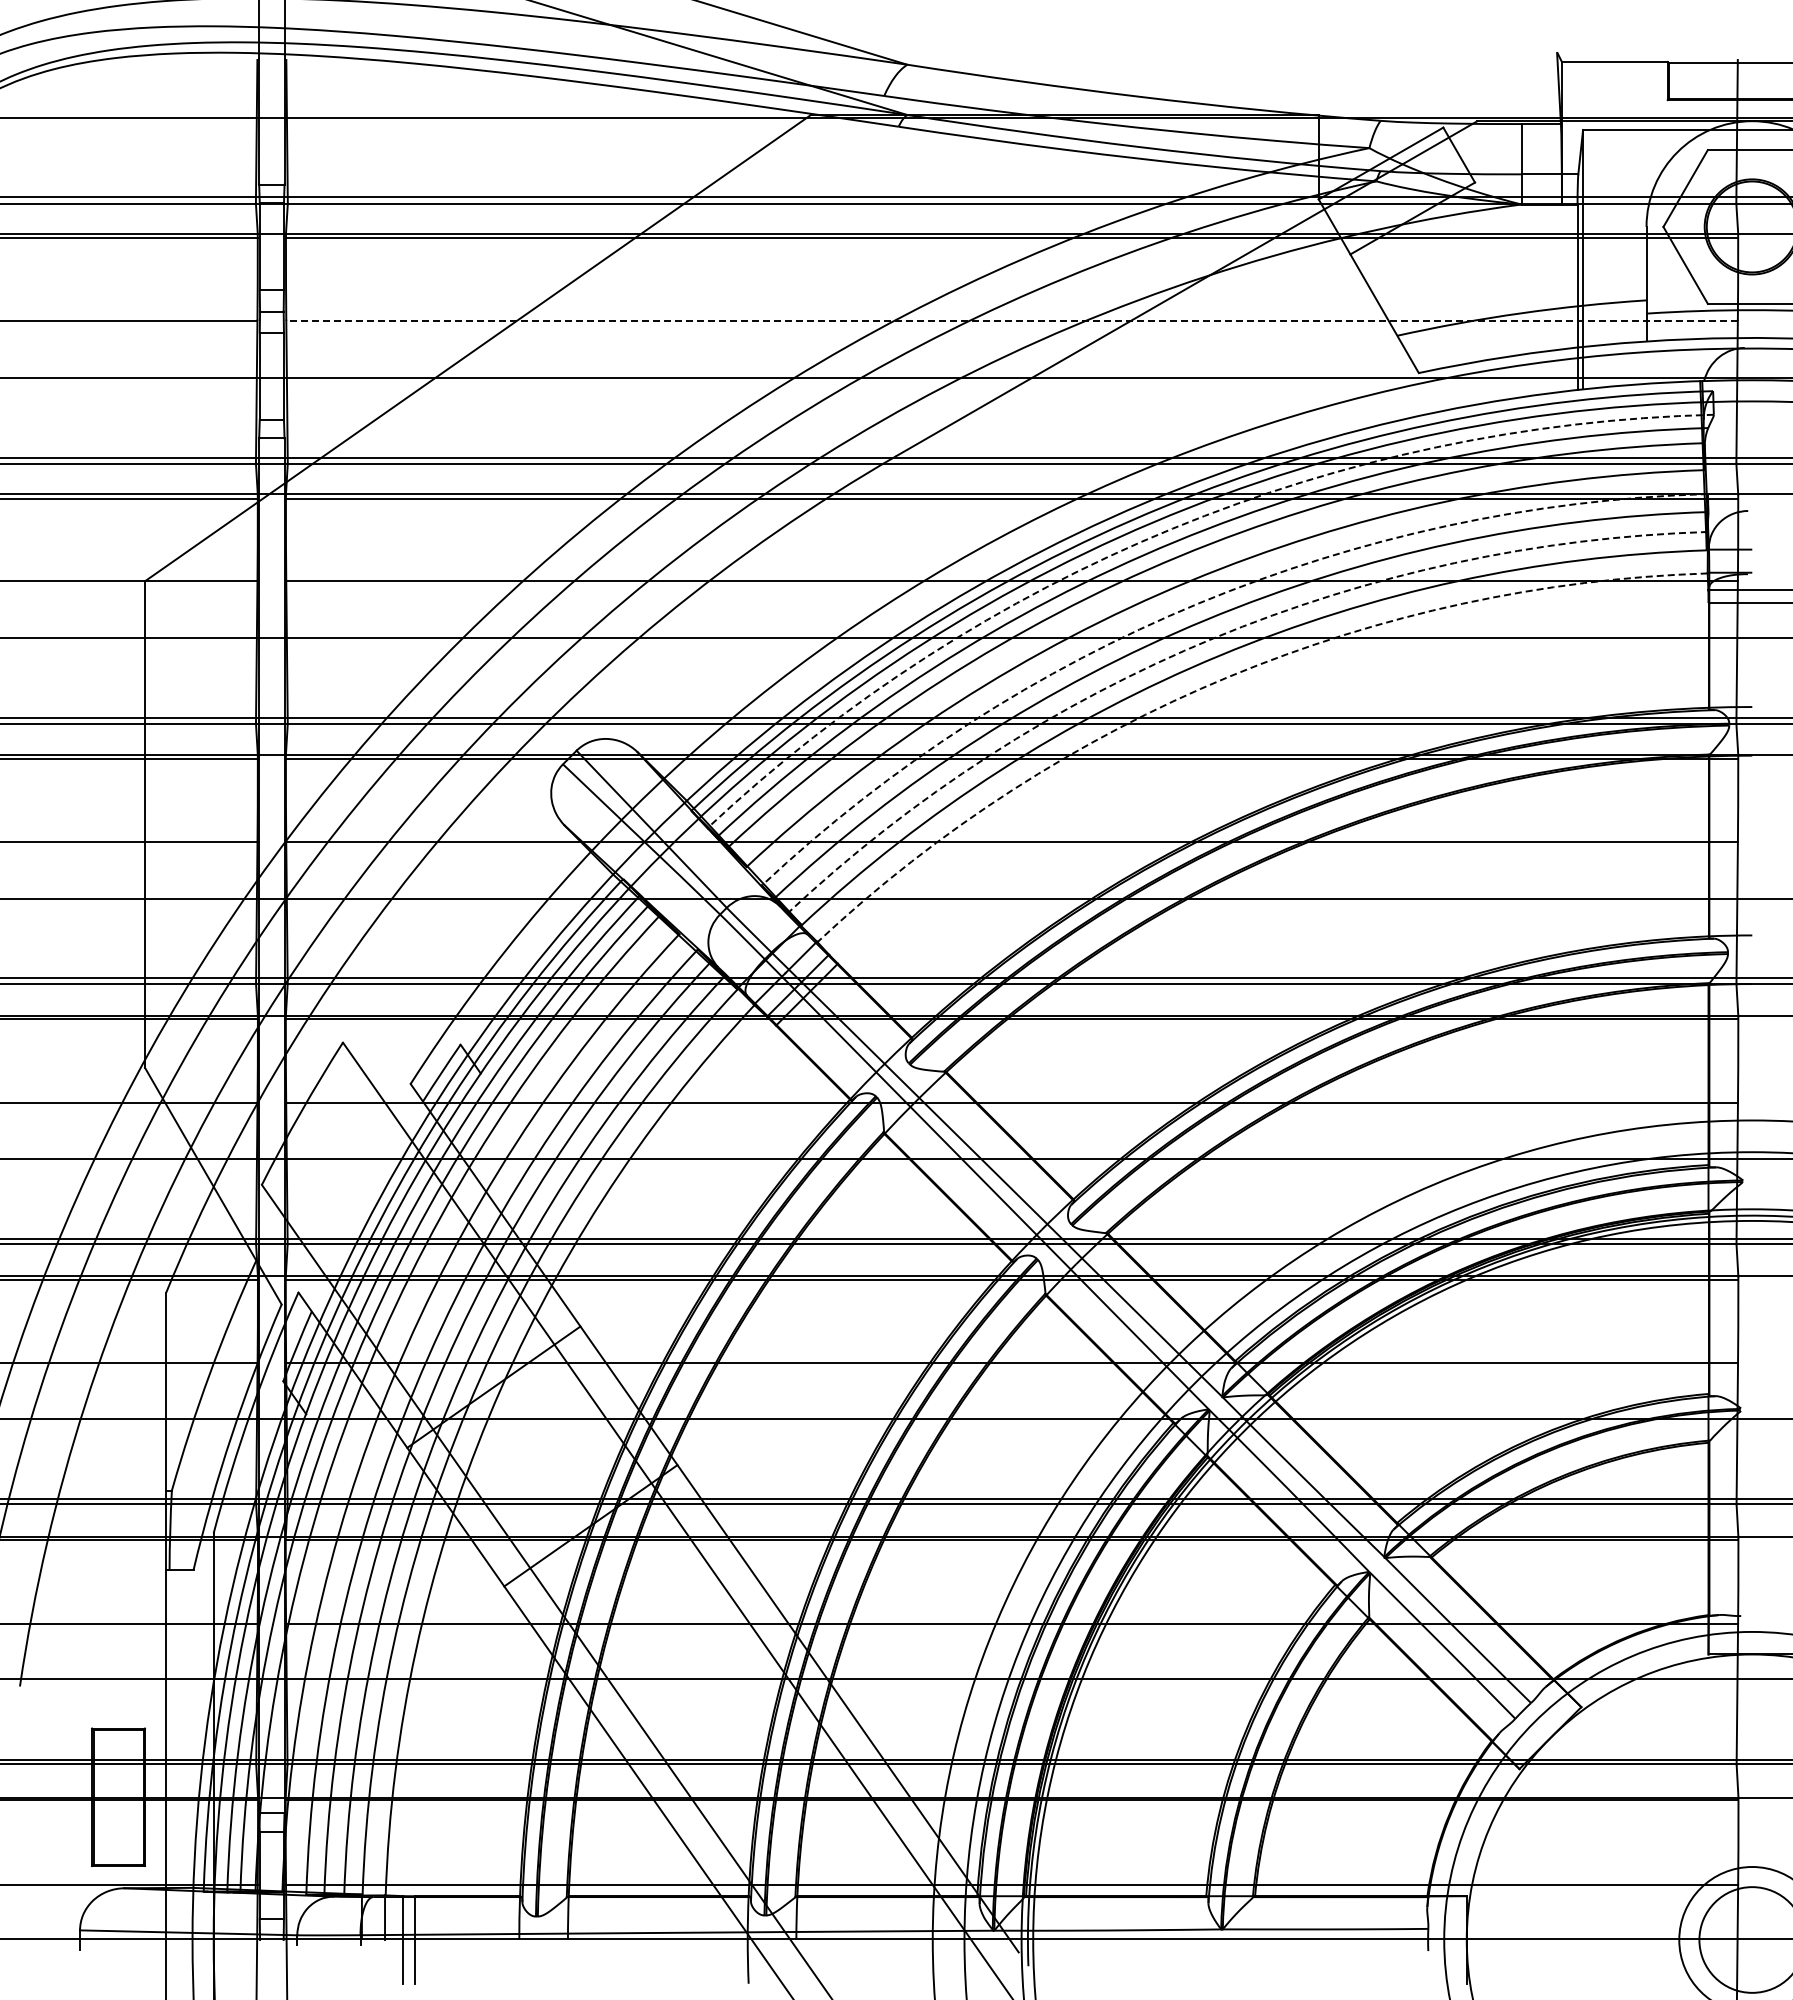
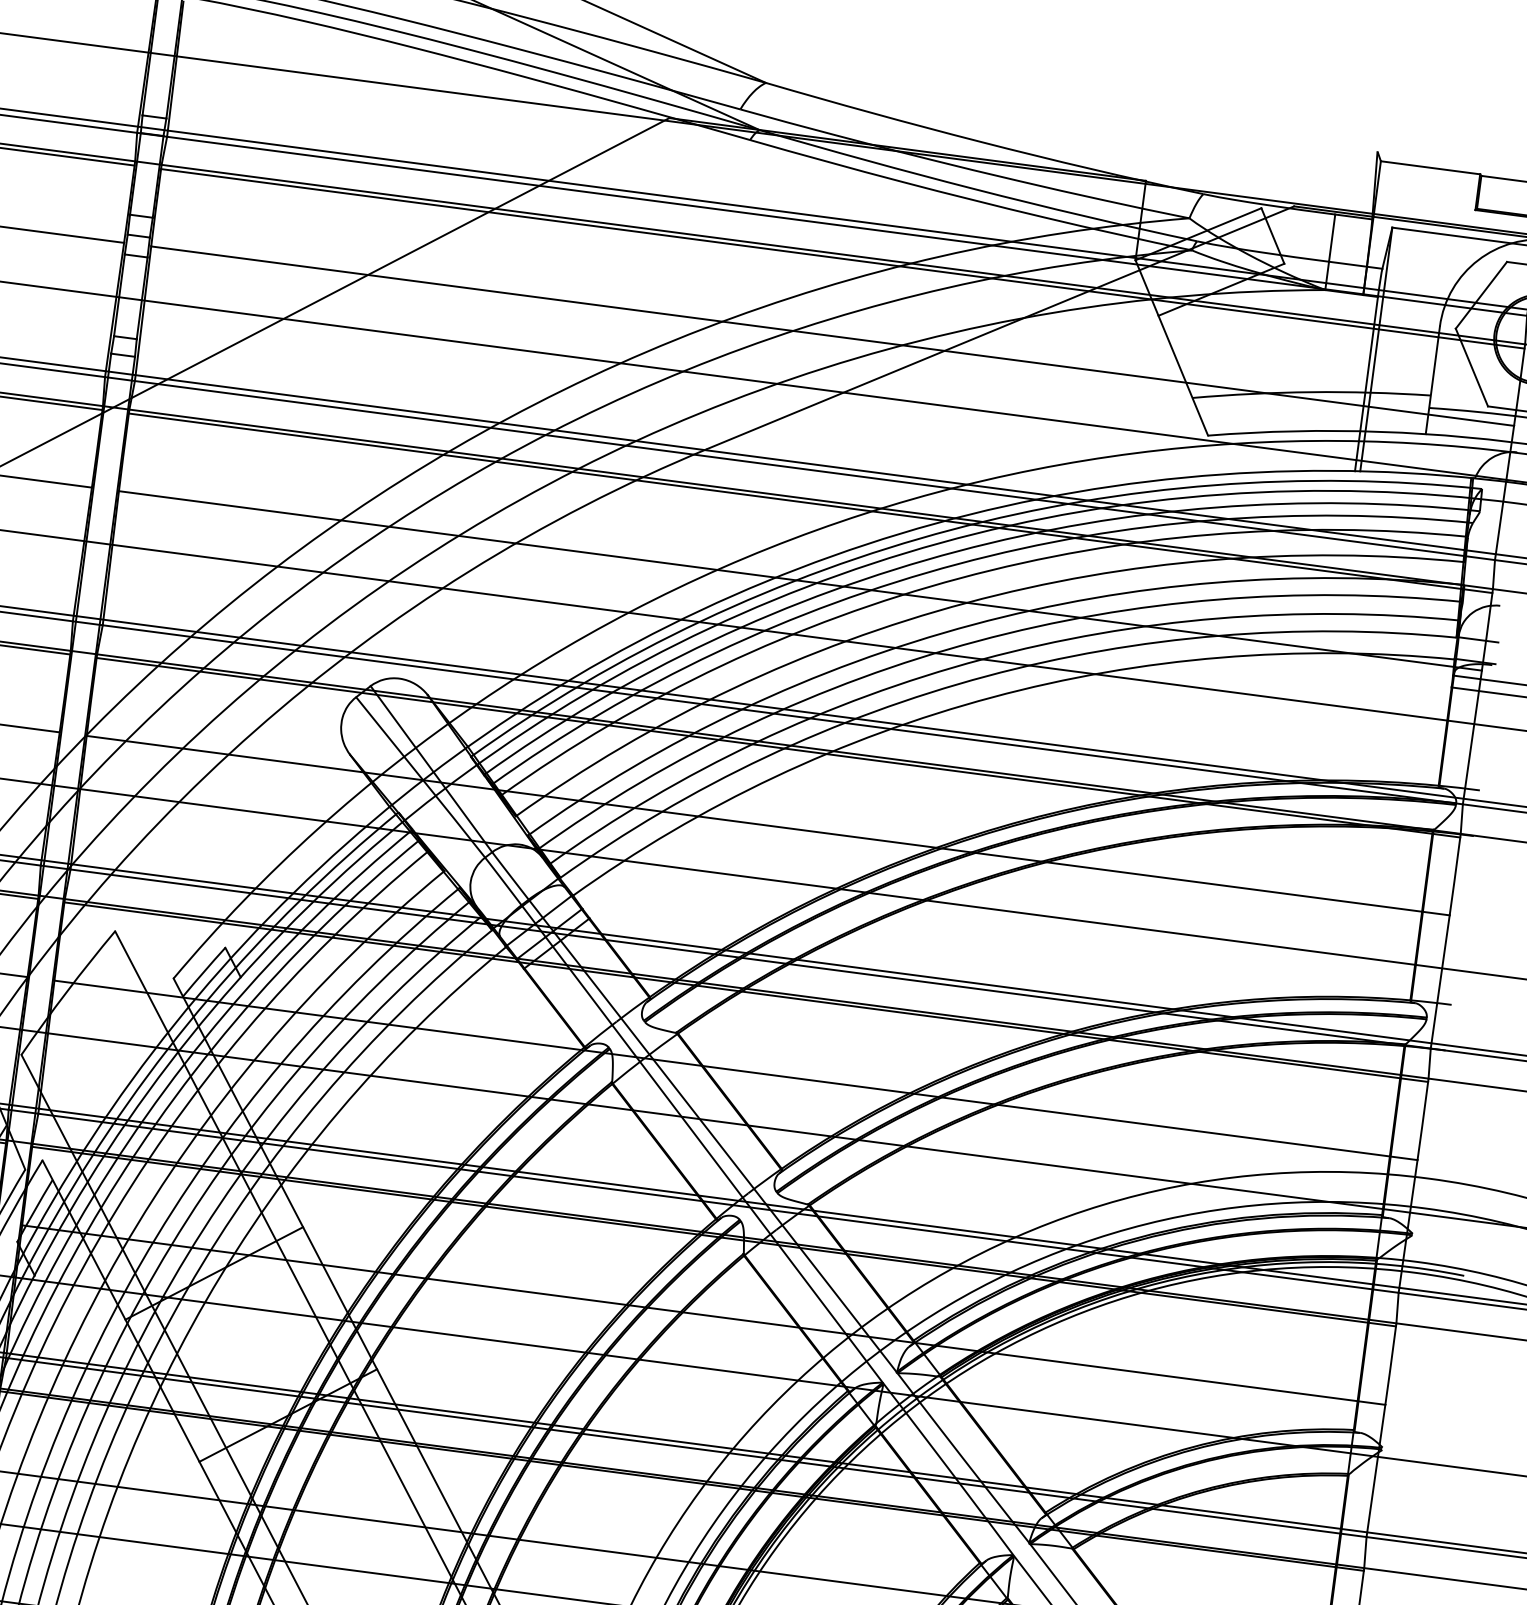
line: (1012, 320) -> (833, 336), dashed -> solid
arc: (1172, 528) -> (957, 551), dashed -> solid
arc: (1199, 603) -> (973, 624), dashed -> solid
arc: (1213, 638) -> (982, 659), dashed -> solid
arc: (1229, 676) -> (992, 697), dashed -> solid

